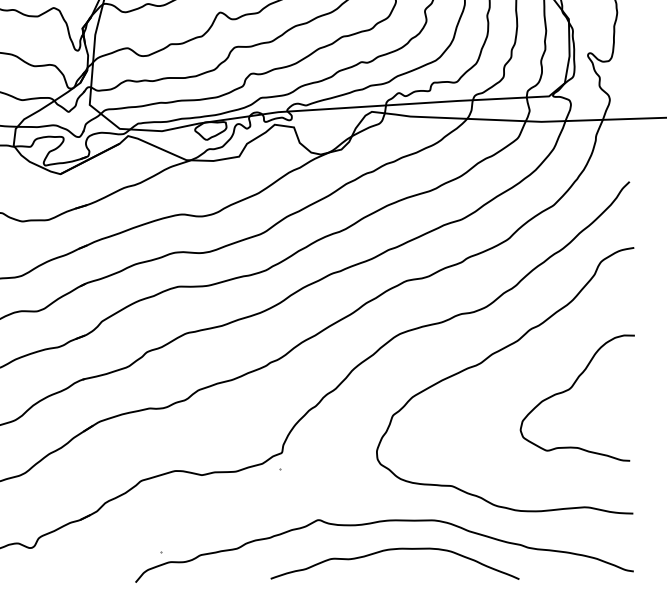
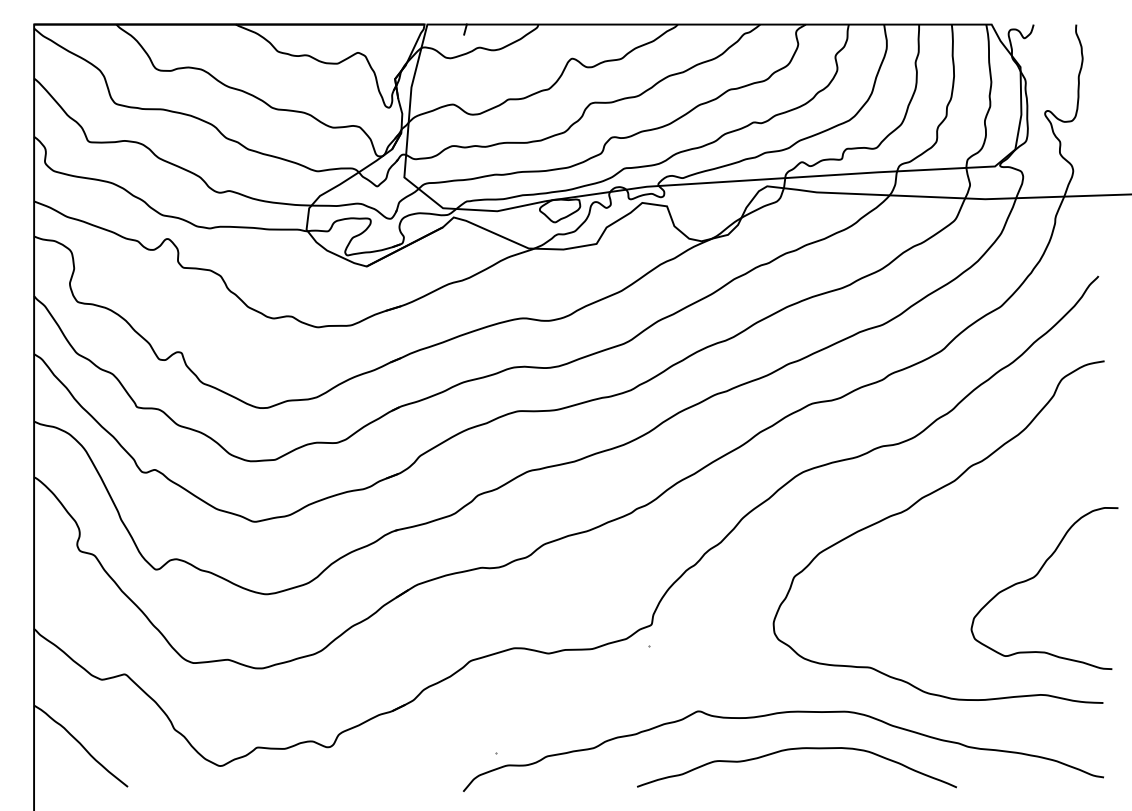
curve: (570, 389) -> (1035, 577), moved

